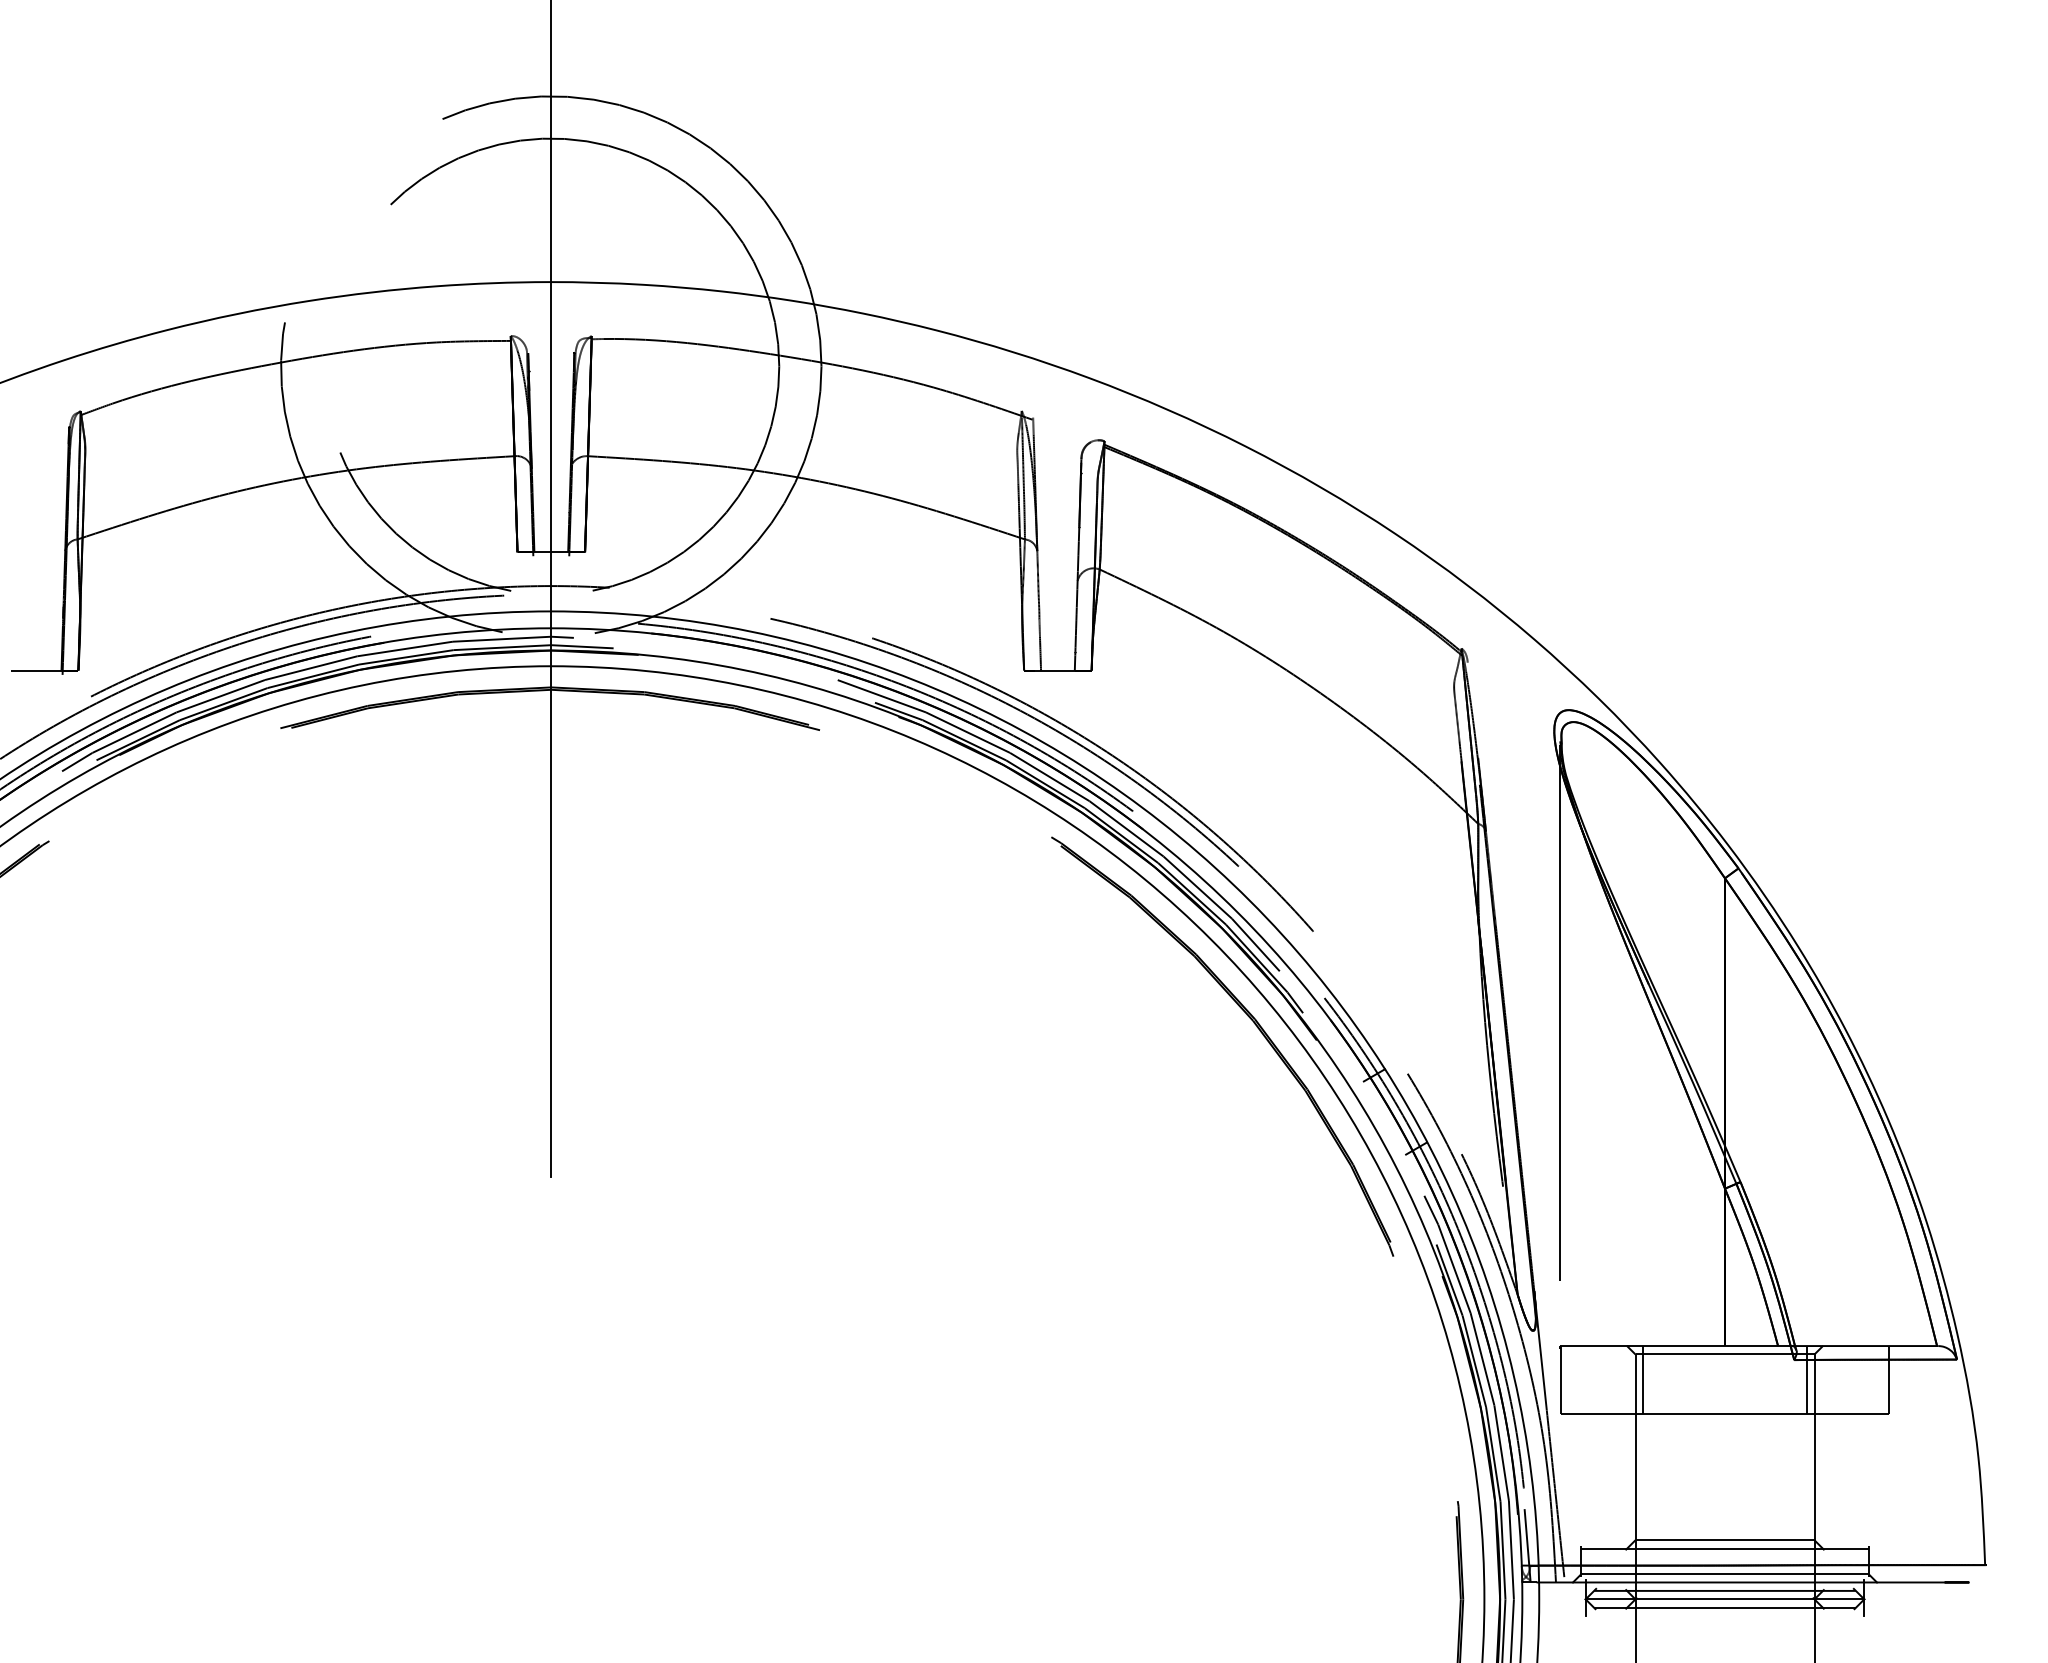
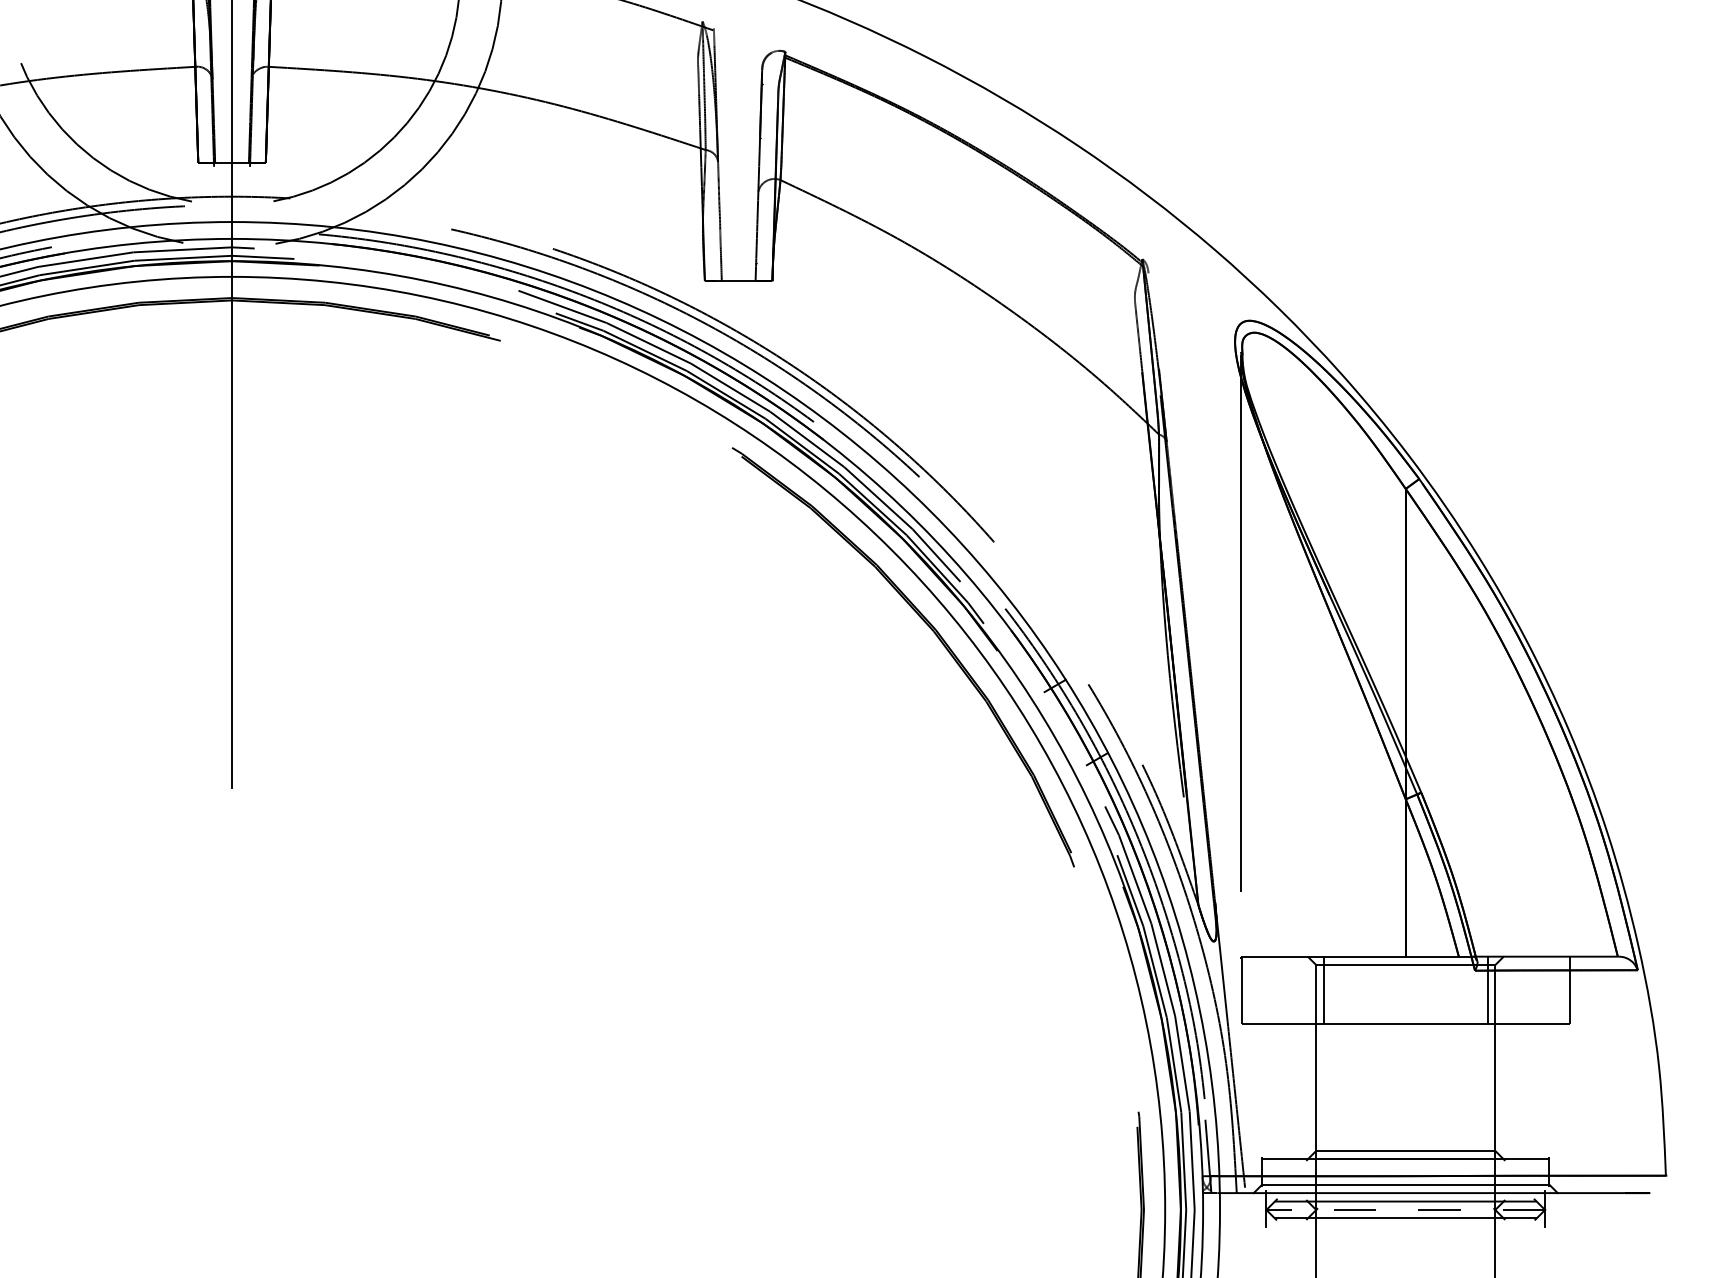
line: (1724, 1599) -> (1405, 1210), solid -> dashed

